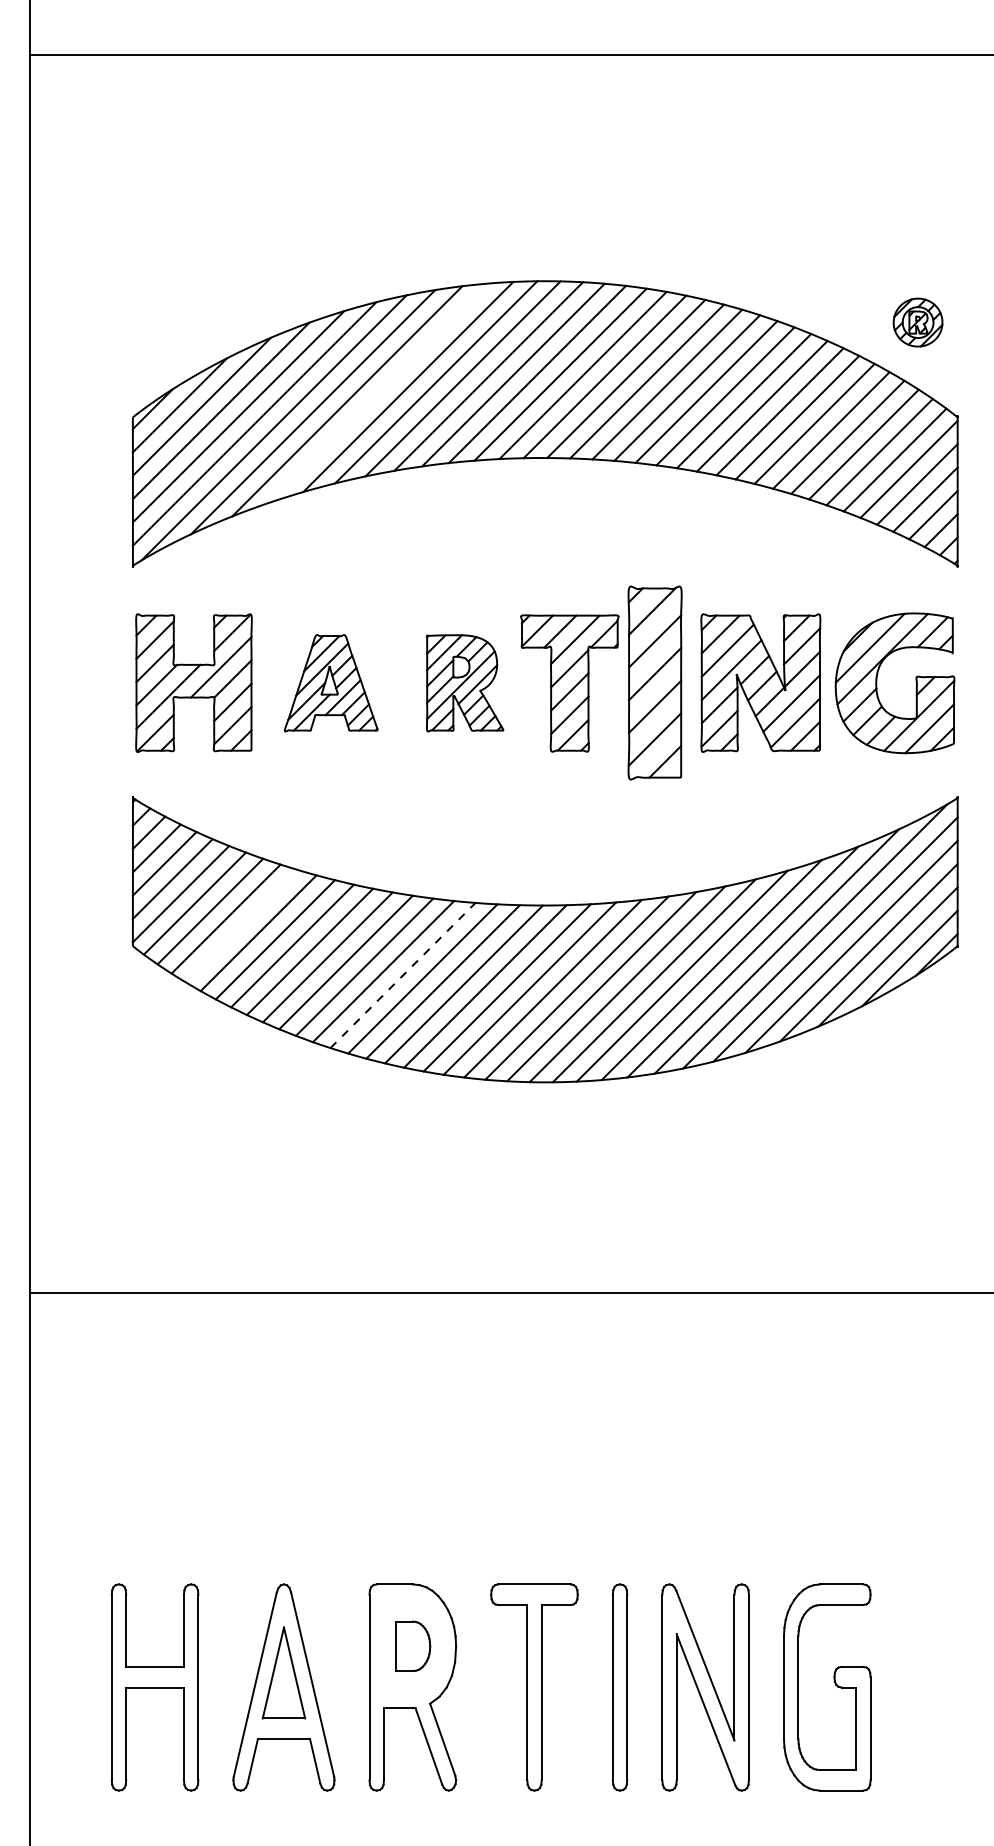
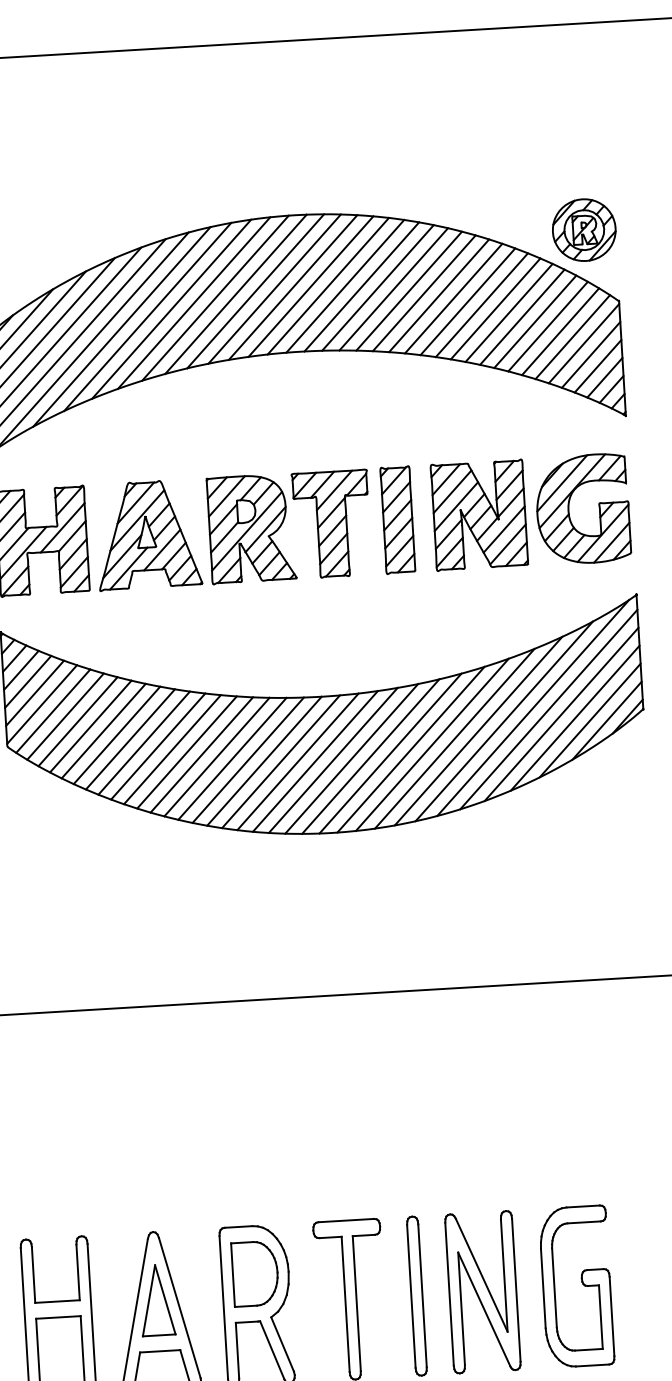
part: (917, 322) -> (583, 230), size x1.67
line: (378, 392) -> (171, 308), added
part: (331, 683) -> (148, 535), size x1.43
part: (464, 683) -> (251, 529), size x1.43
part: (654, 683) -> (397, 520), size x0.71
line: (242, 926) -> (90, 726), added
line: (403, 975) -> (217, 757), dashed -> solid
part: (412, 1646) -> (255, 1274), size x1.67

